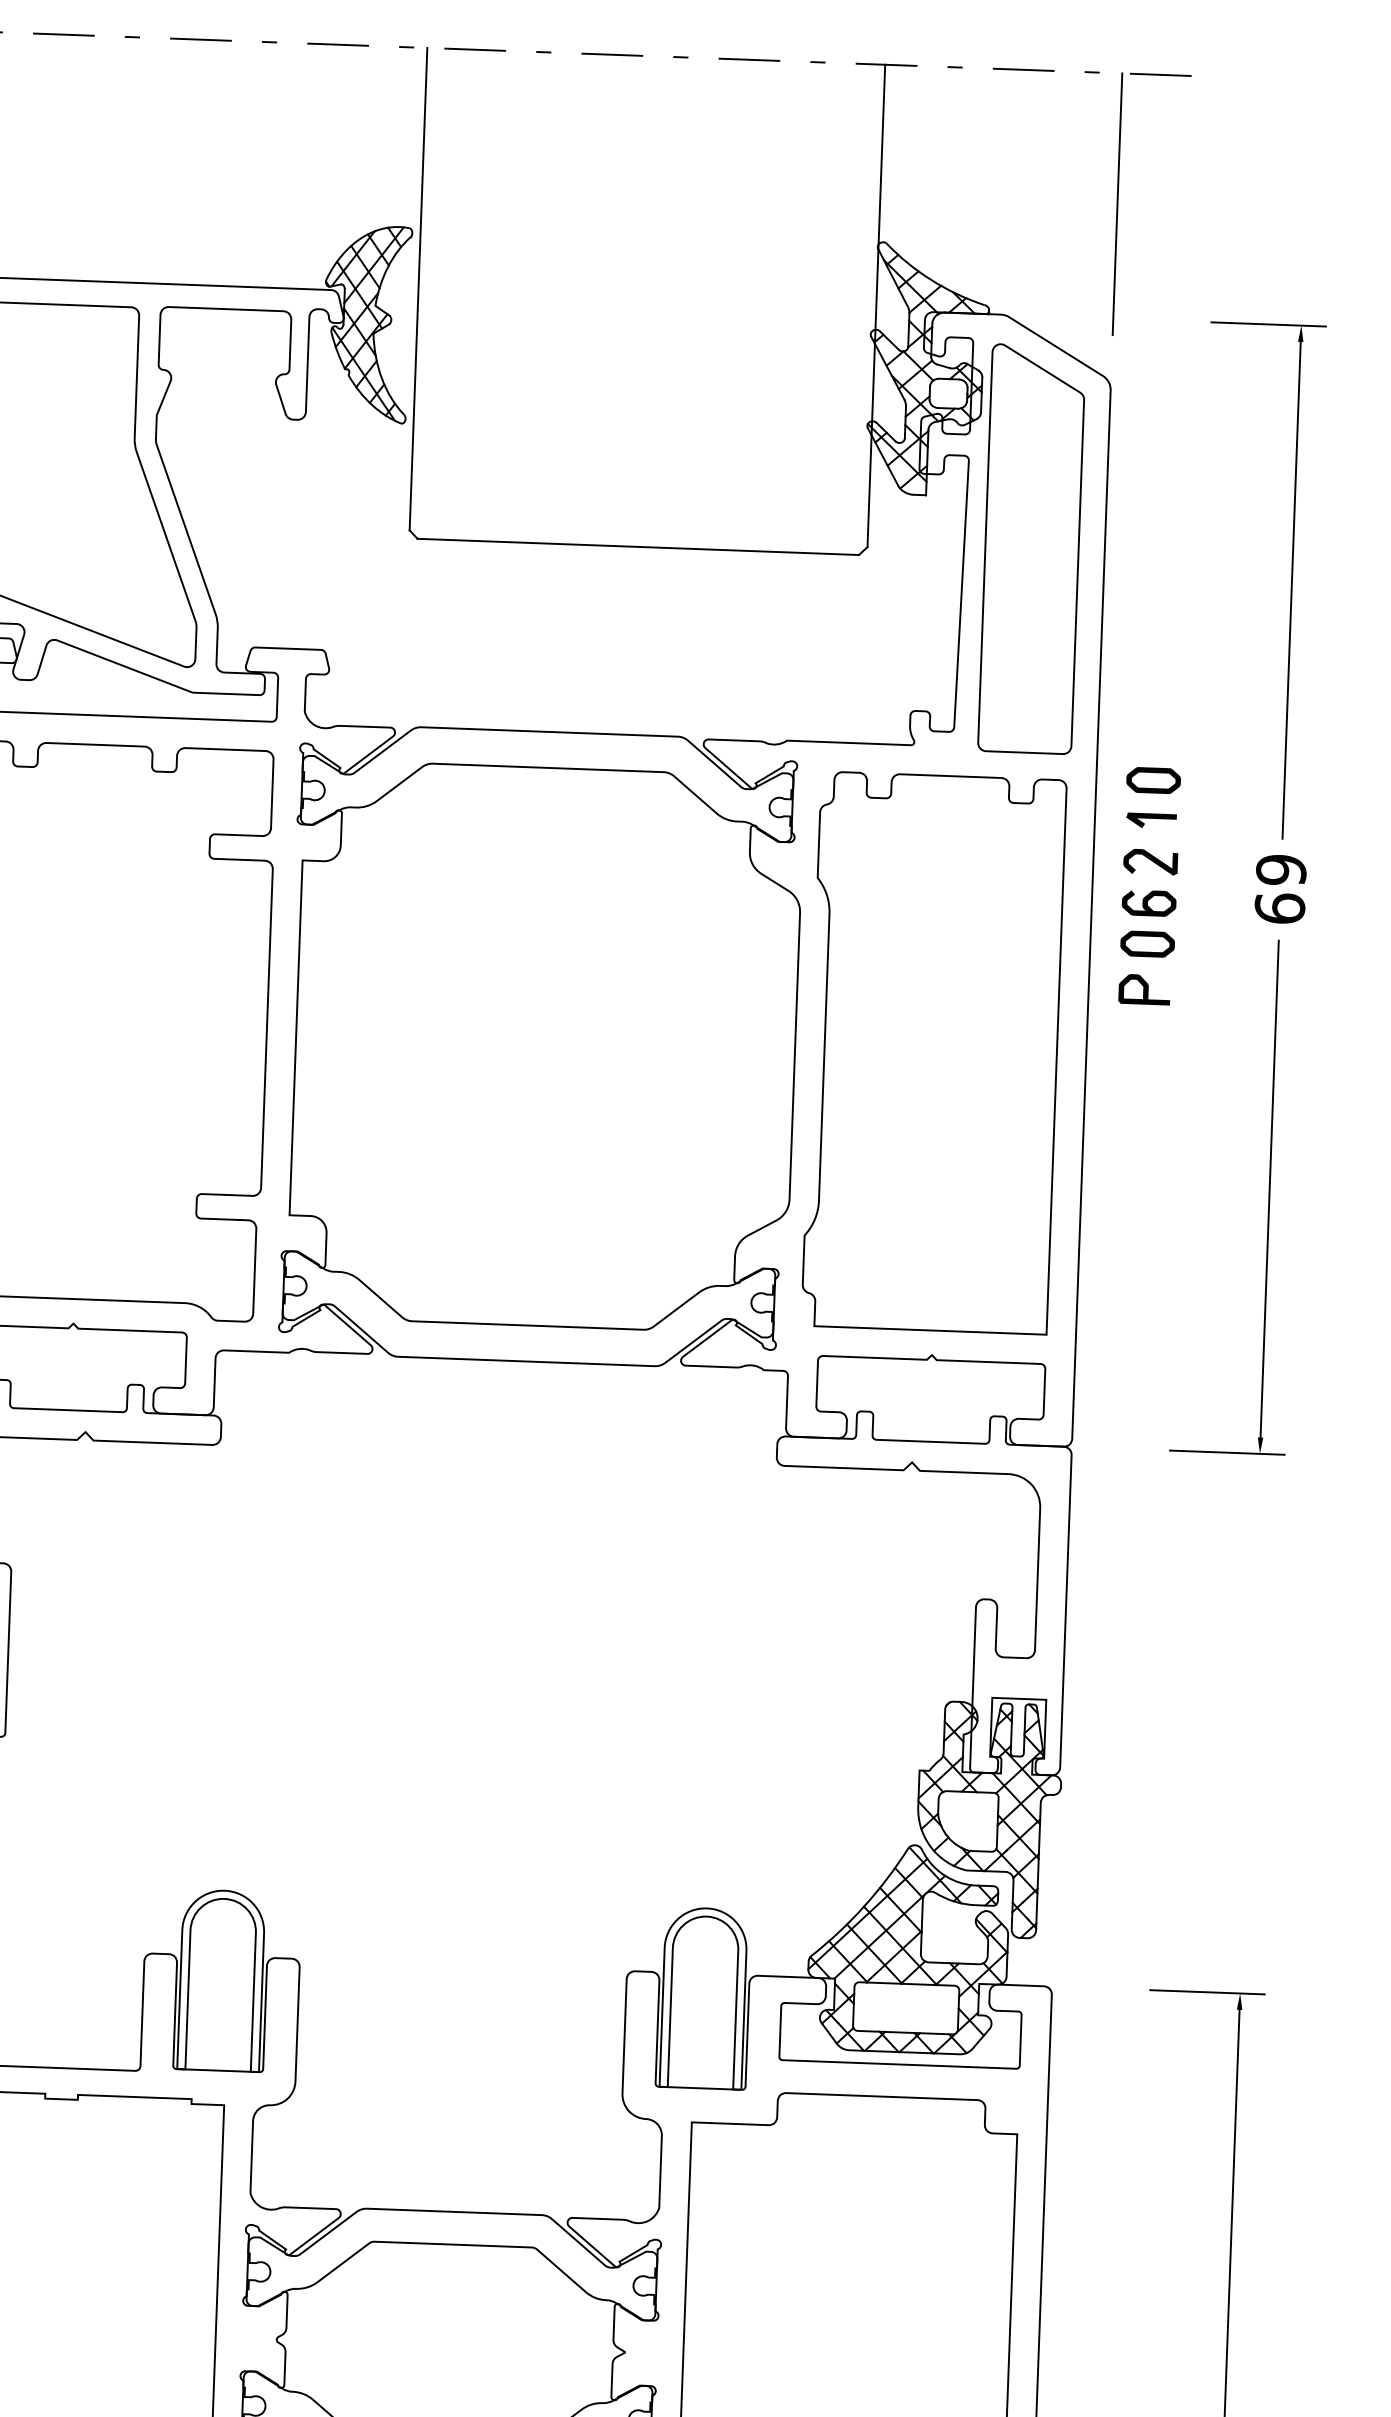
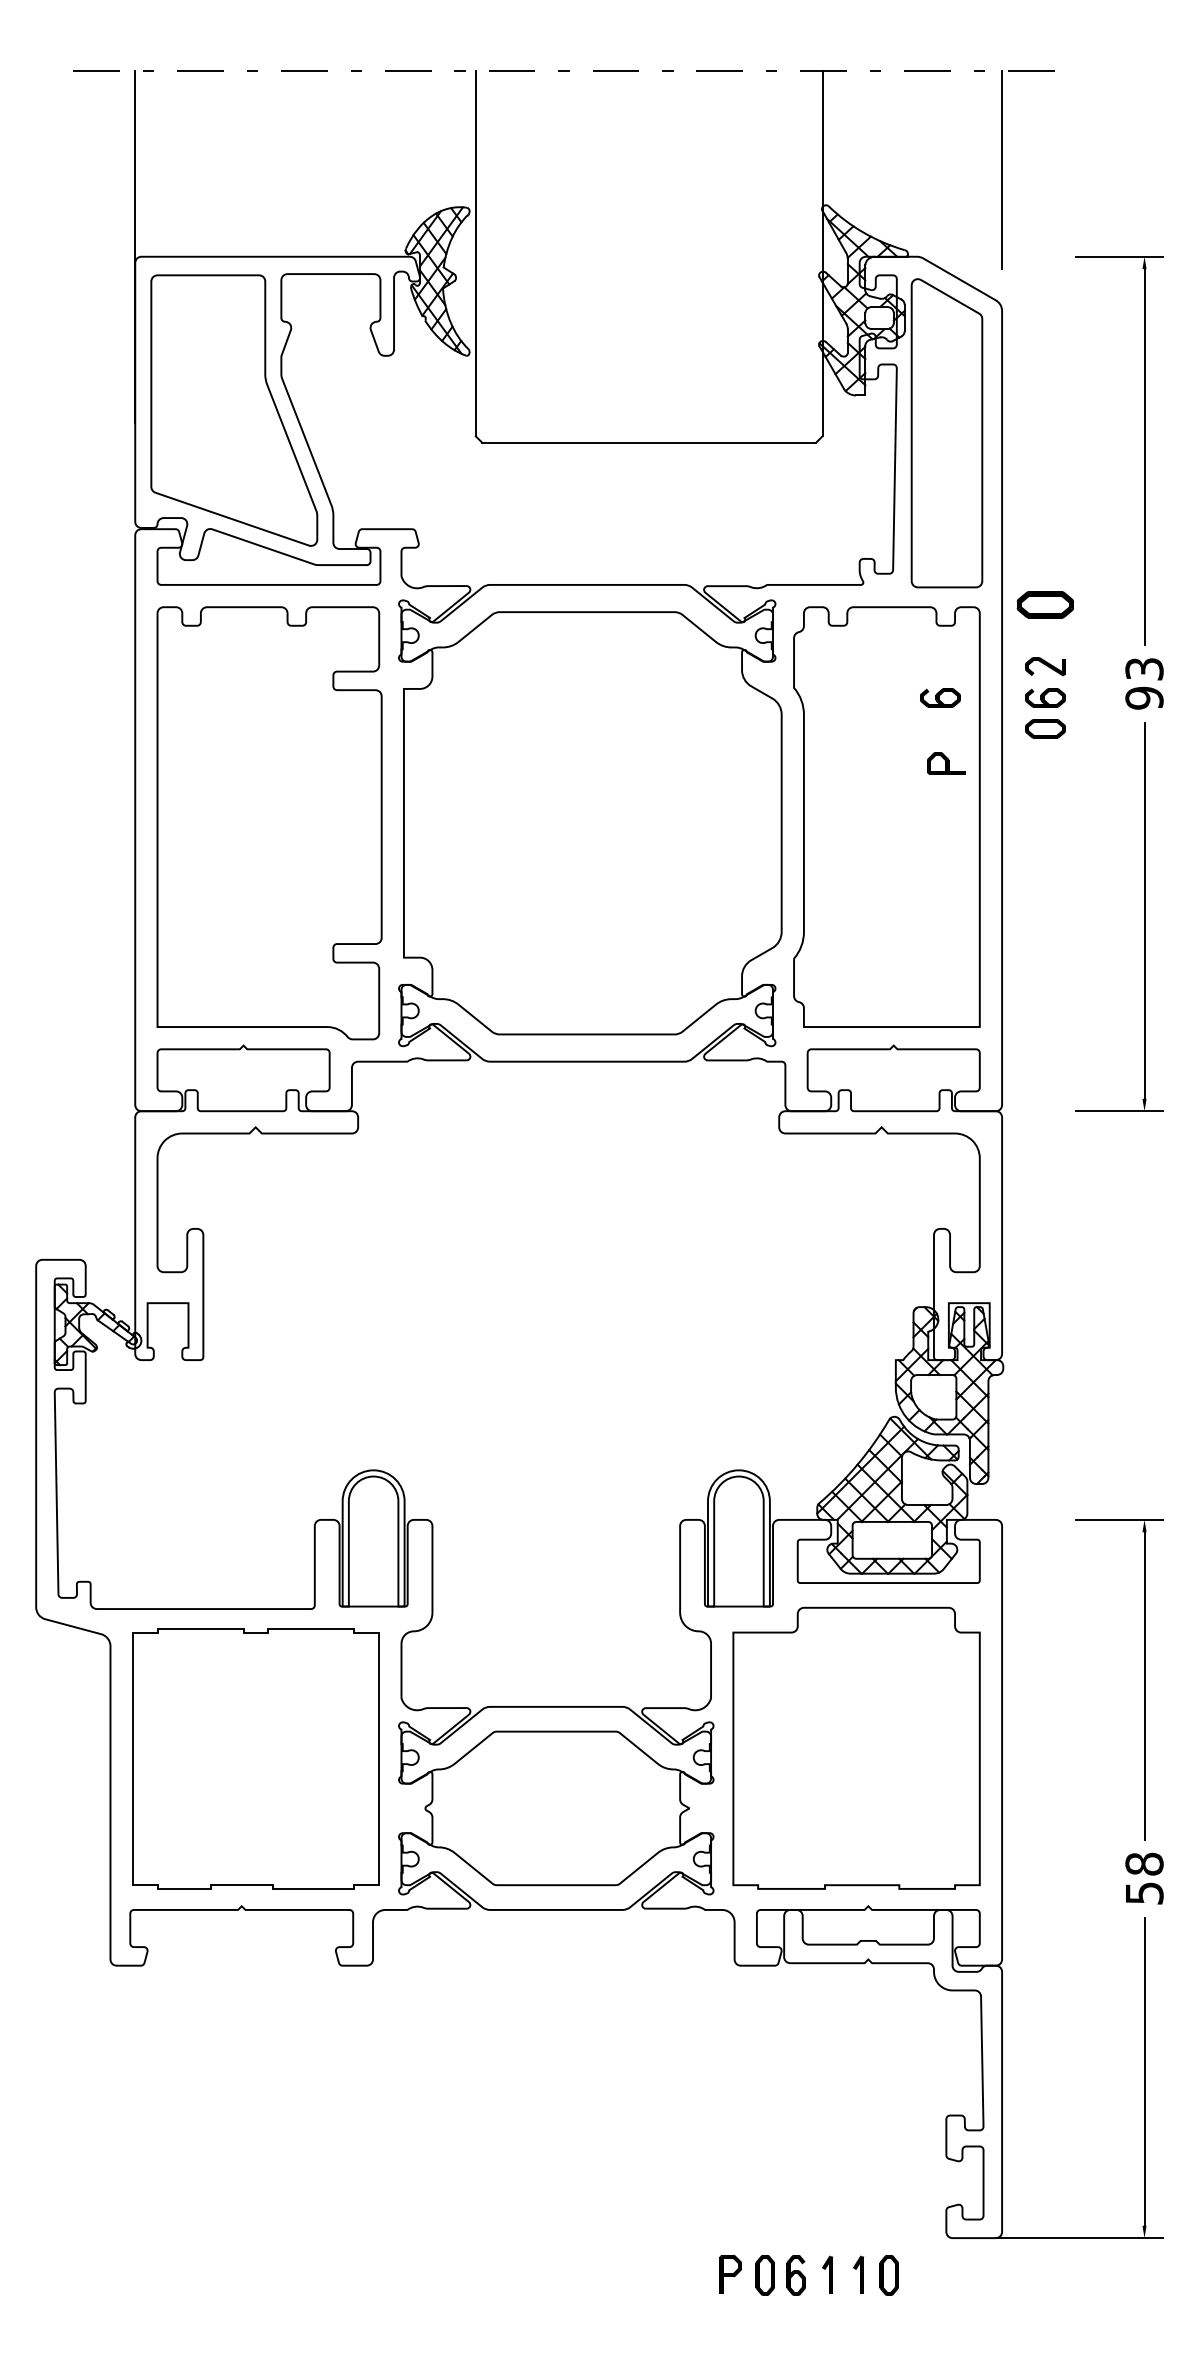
part: (1153, 780) -> (1045, 604), size x1.4
part: (1150, 820) -> (1044, 635), removed
text: (1280, 889) -> (1144, 683), 69 -> 93
part: (1010, 897) -> (940, 697), added
part: (1144, 989) -> (946, 763), moved

